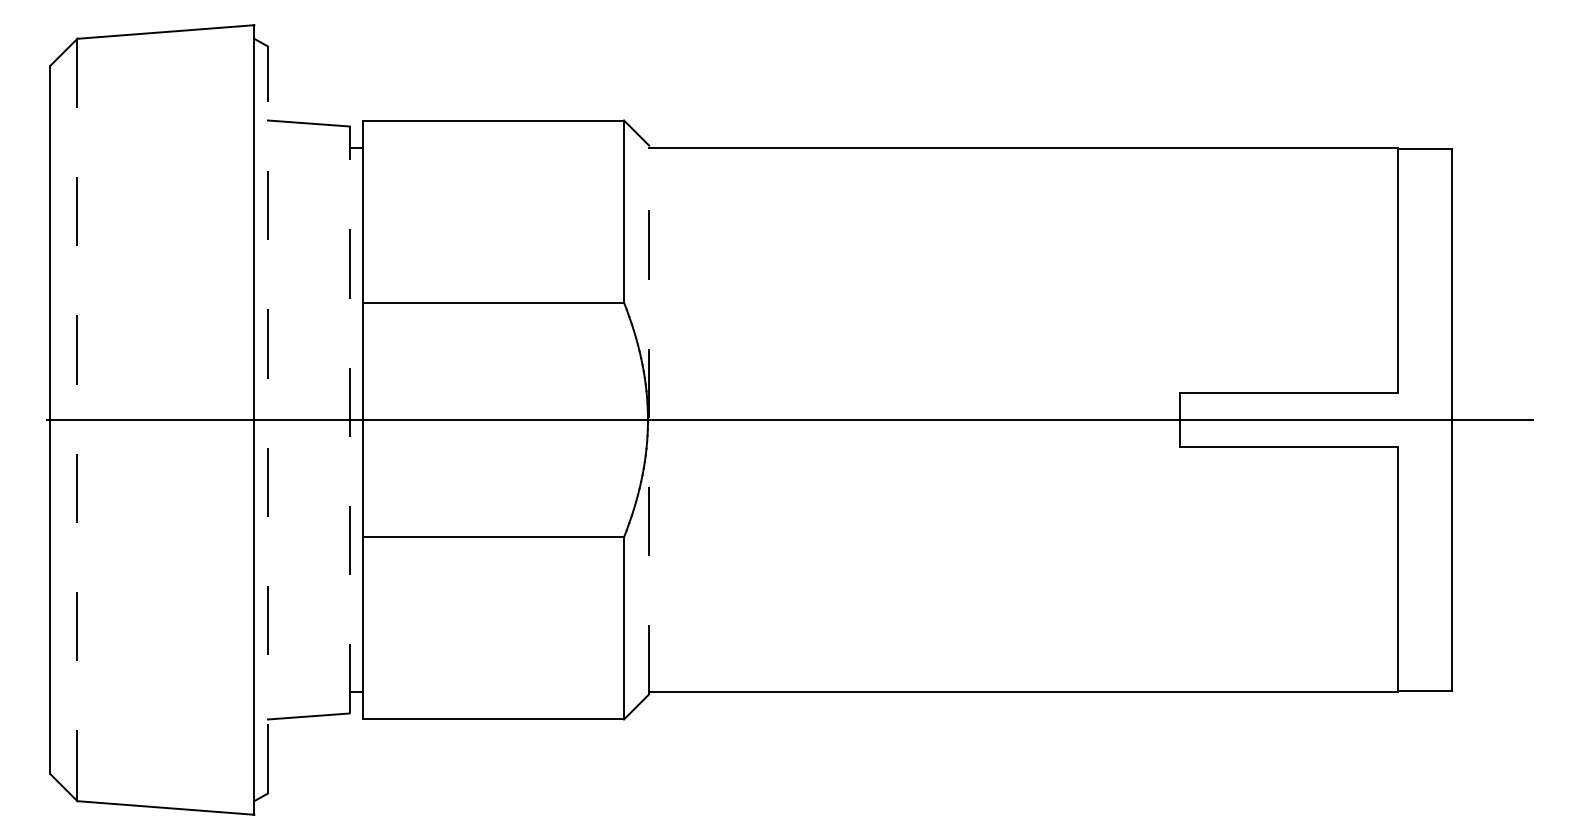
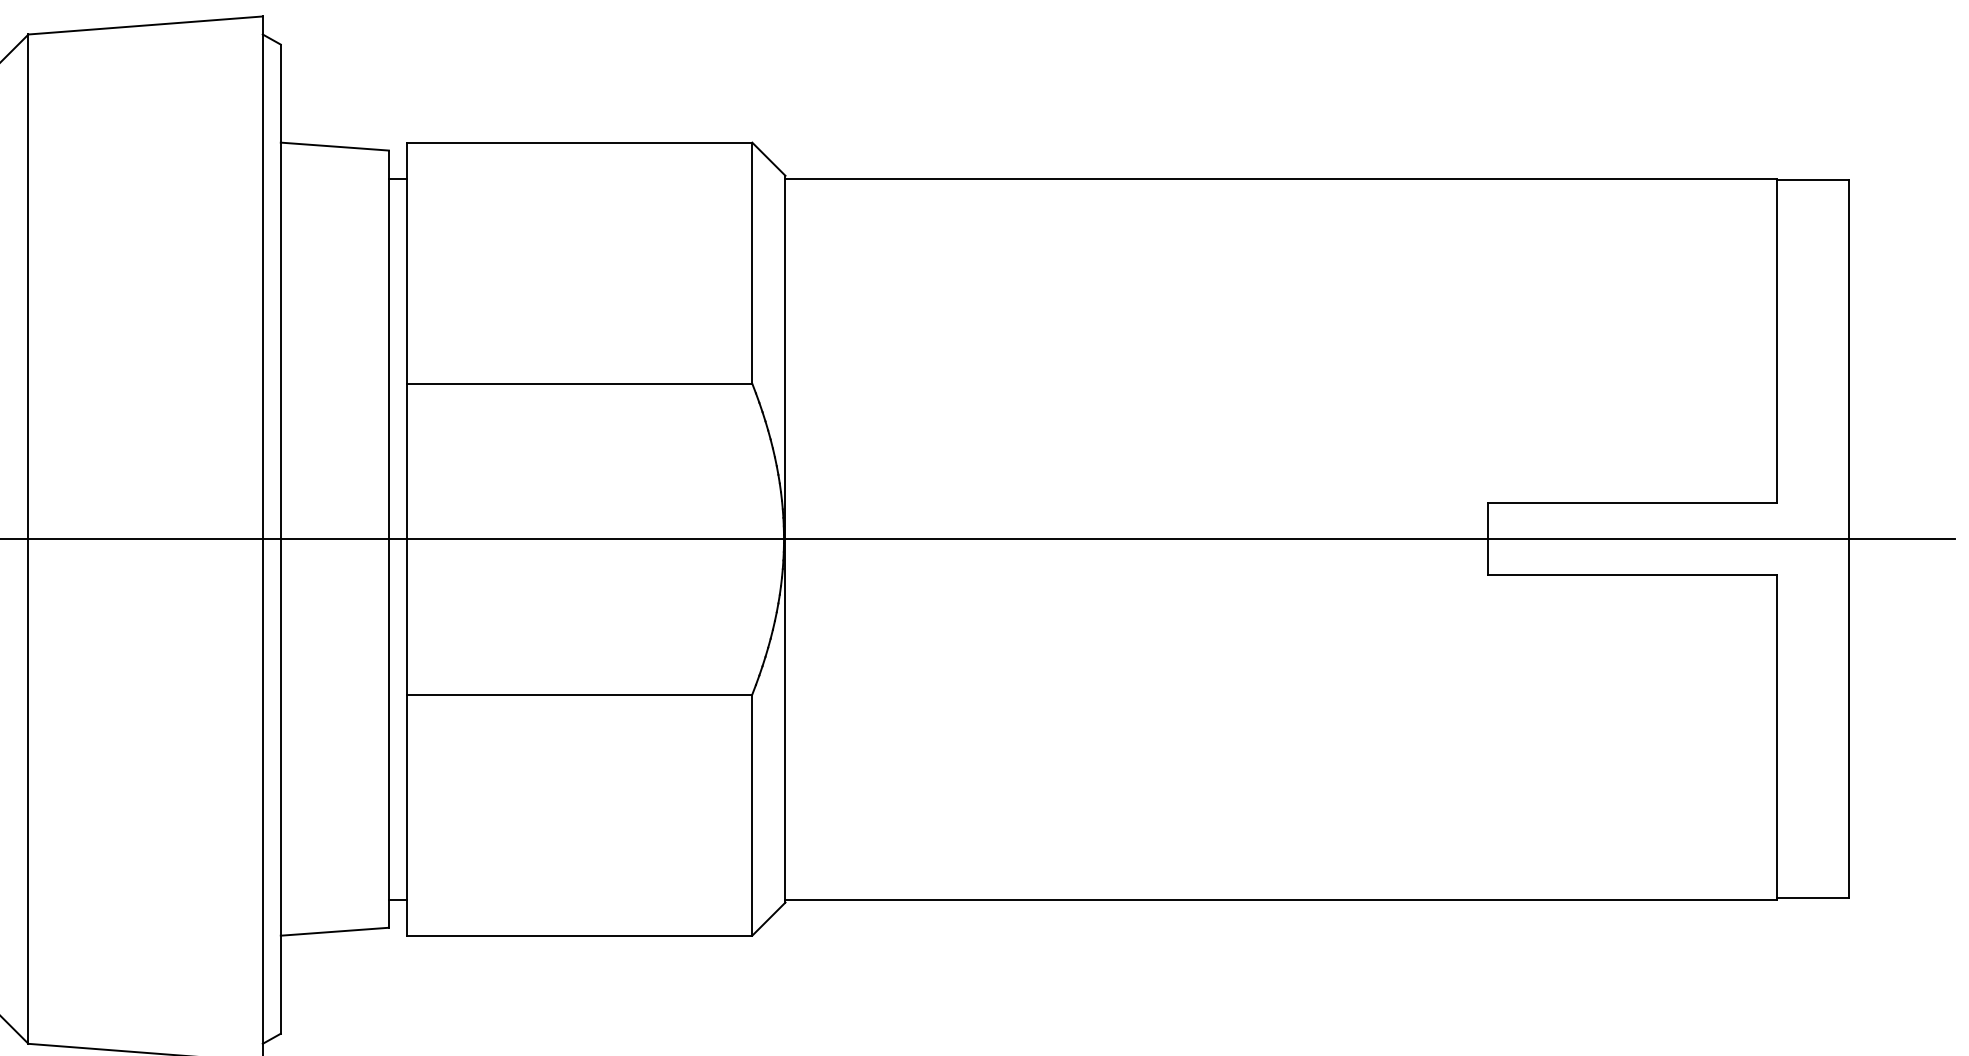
line: (349, 419) -> (388, 538), dashed -> solid
line: (649, 419) -> (786, 538), dashed -> solid
line: (77, 420) -> (28, 539), dashed -> solid
line: (267, 420) -> (280, 539), dashed -> solid

